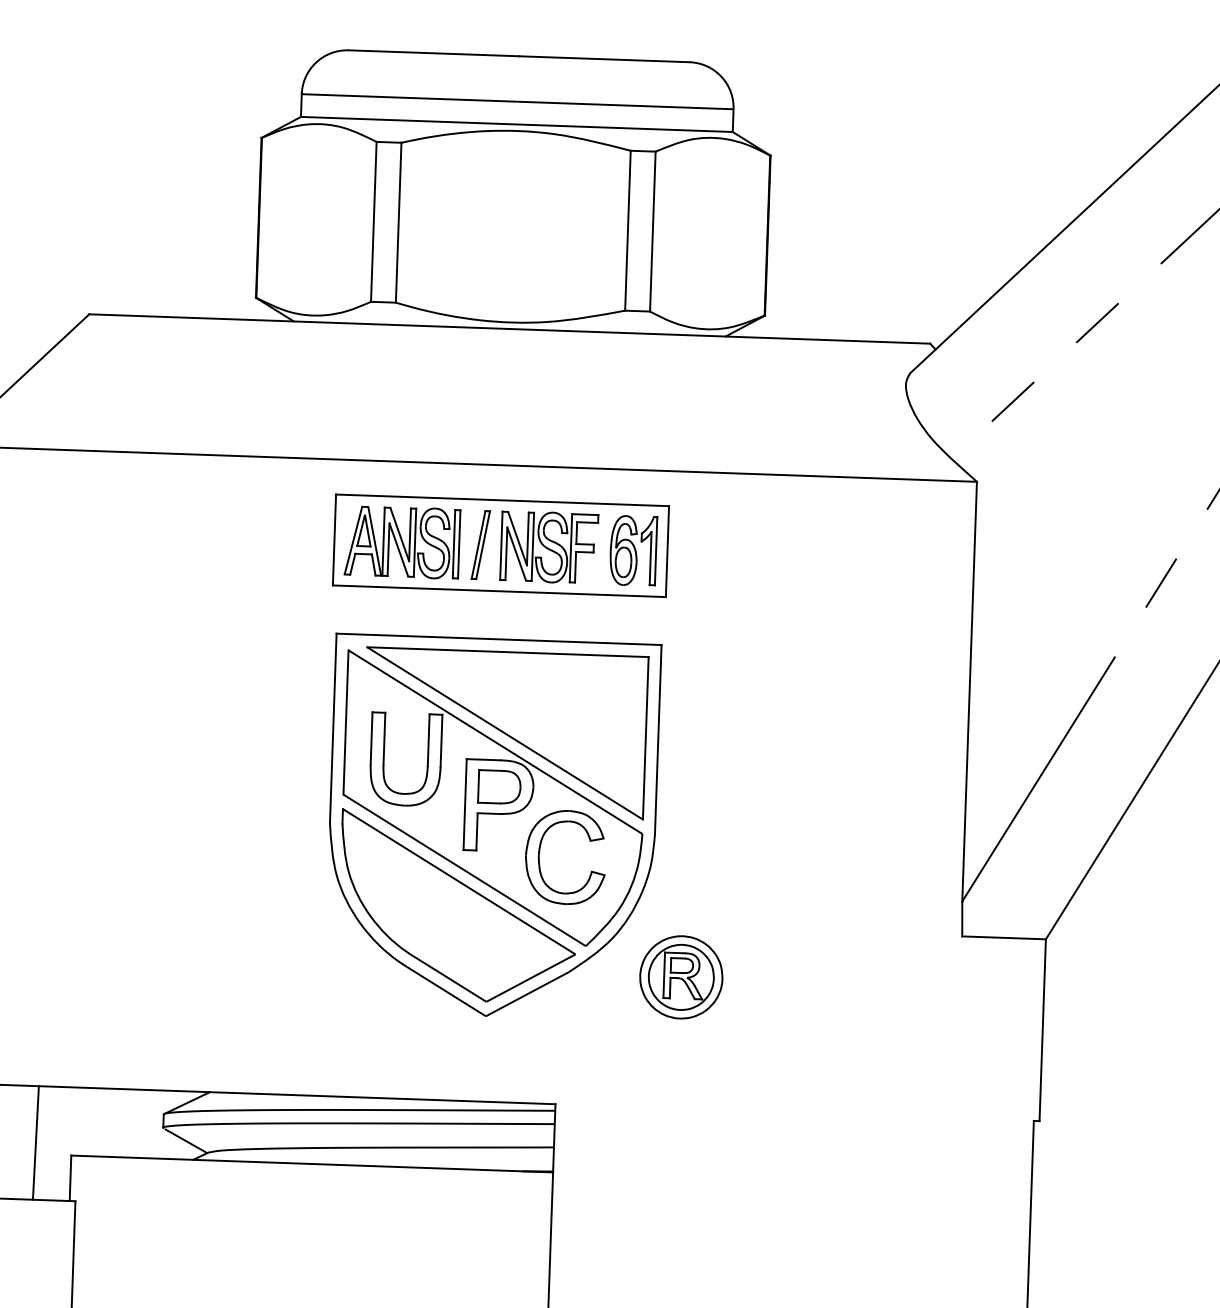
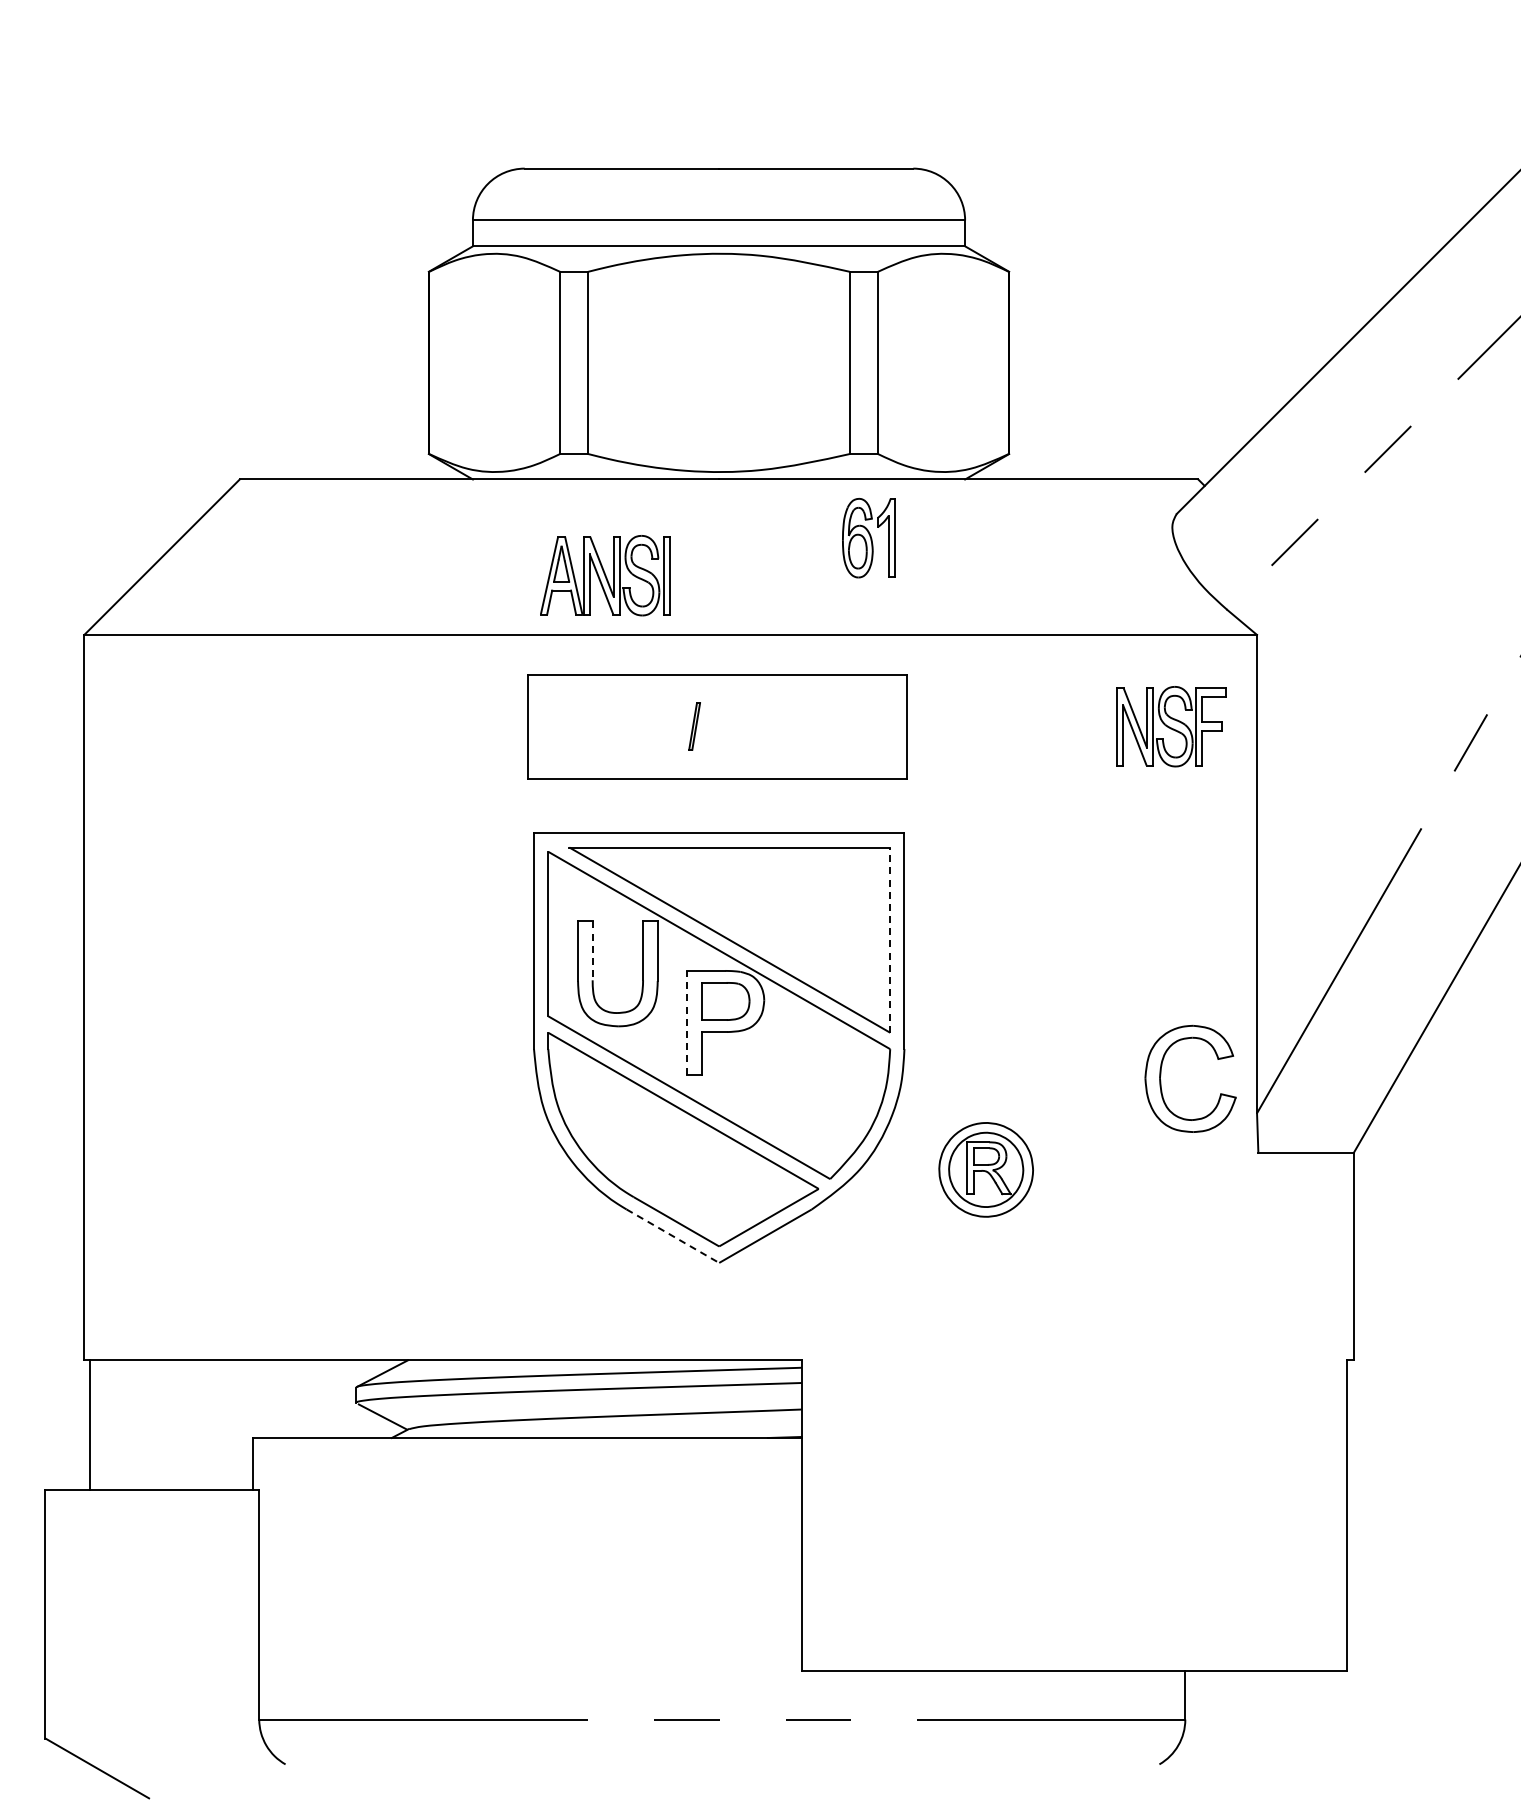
part: (402, 542) -> (605, 575), moved
part: (480, 544) -> (694, 726), size x0.6
part: (549, 547) -> (1171, 726), moved
part: (633, 551) -> (868, 538), moved
line: (646, 738) -> (890, 940), solid -> dashed
line: (384, 739) -> (592, 951), solid -> dashed
line: (465, 804) -> (687, 1022), solid -> dashed
part: (539, 857) -> (1161, 1080), moved
part: (680, 977) -> (985, 1169), moved
line: (445, 991) -> (672, 1236), solid -> dashed
line: (35, 1142) -> (211, 1424), removed

